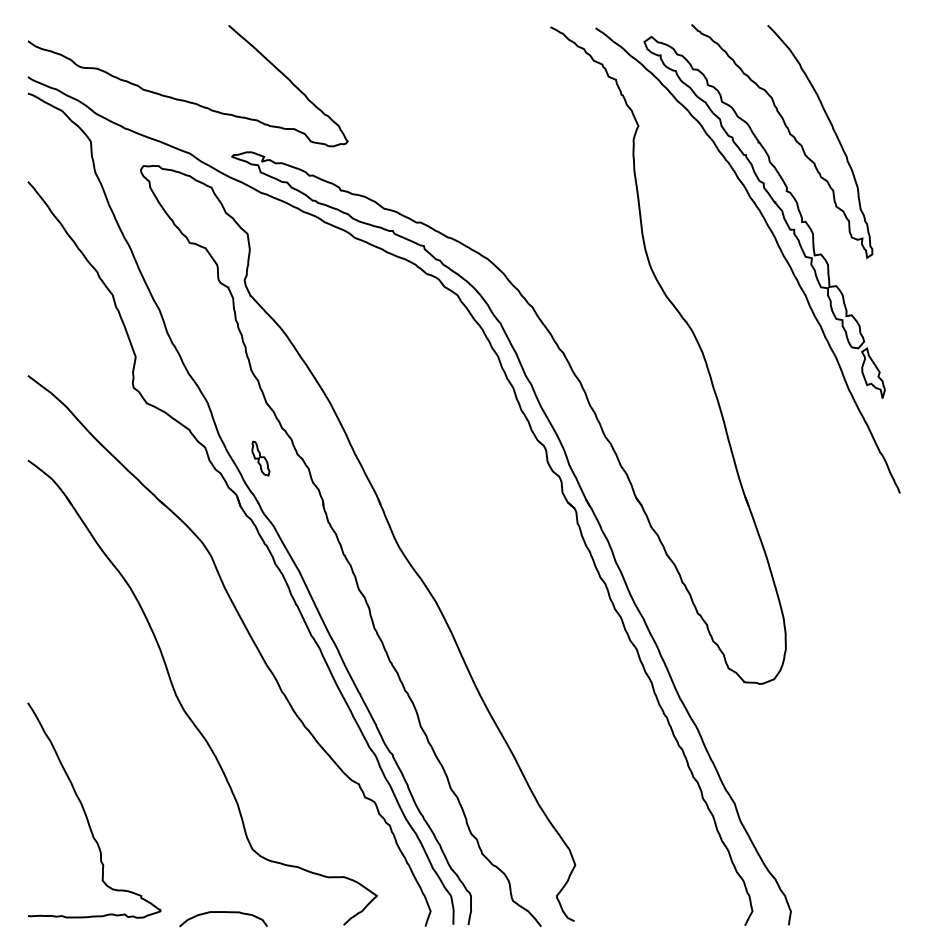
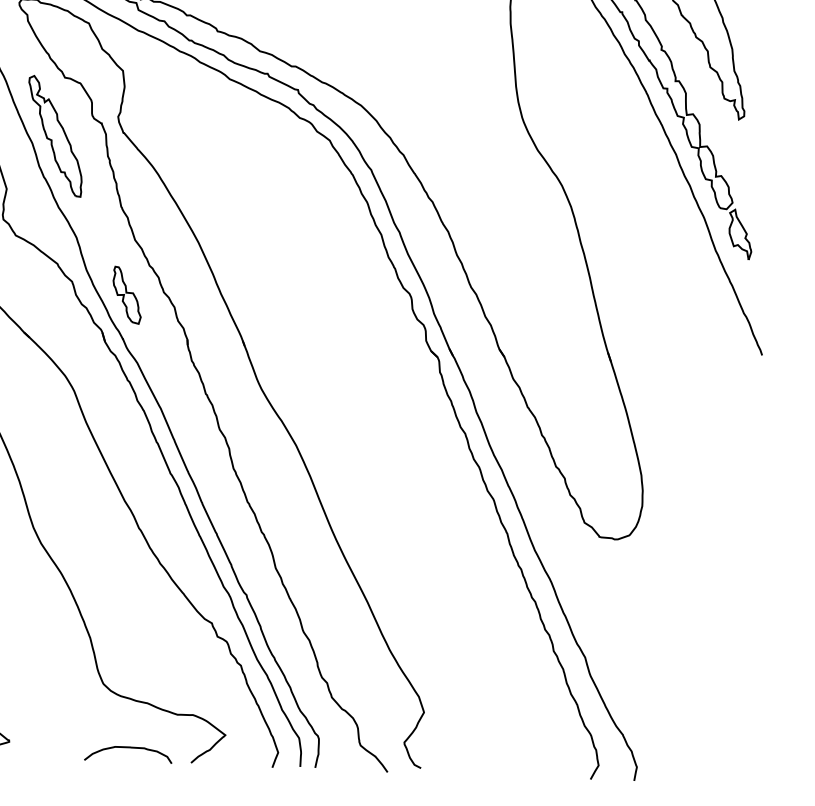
part: (182, 301) -> (55, 135), added
part: (260, 458) -> (126, 295), size x1.67
curve: (223, 912) -> (128, 747), moved

